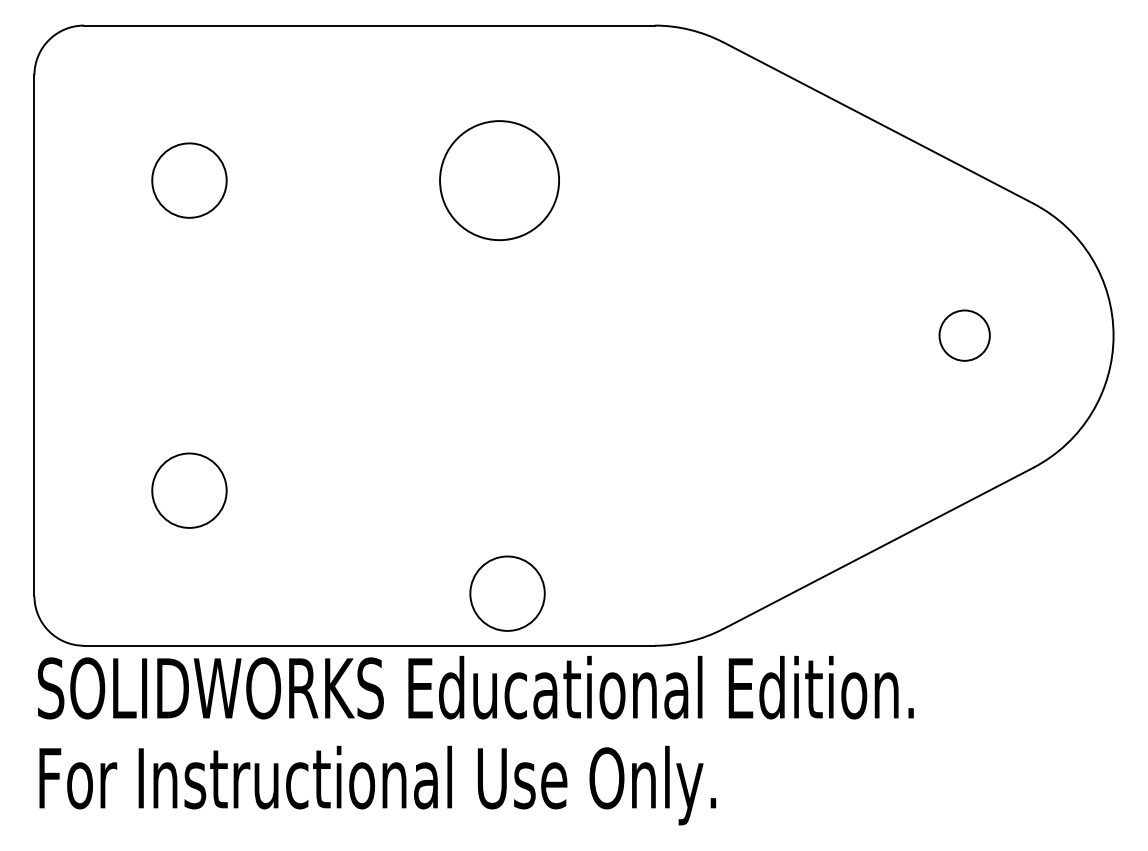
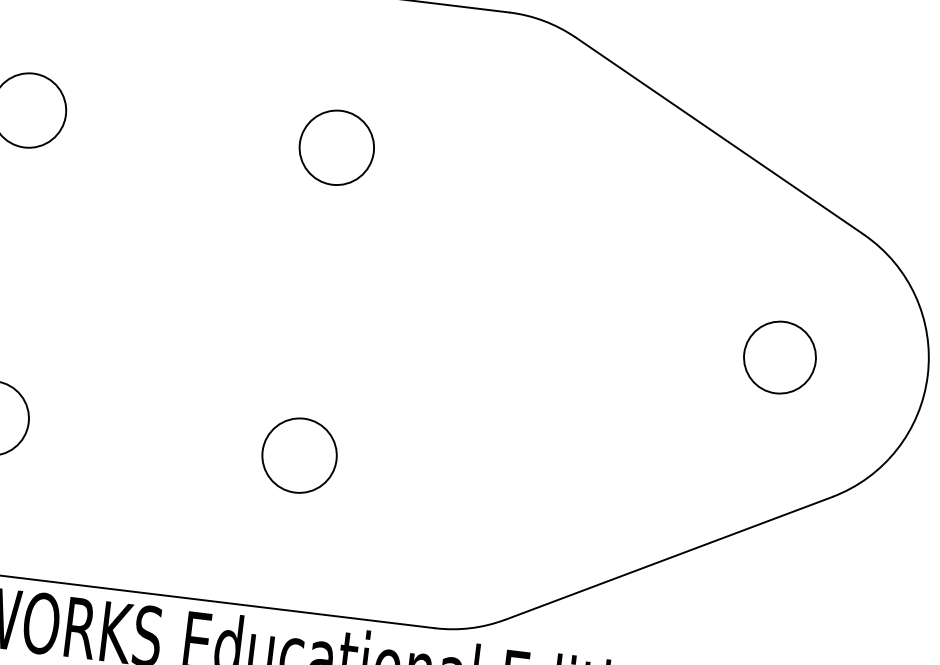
circle: (499, 180) -> (336, 147), size x0.62
circle: (964, 335) -> (779, 357), size x1.43
circle: (507, 593) -> (299, 455), moved

